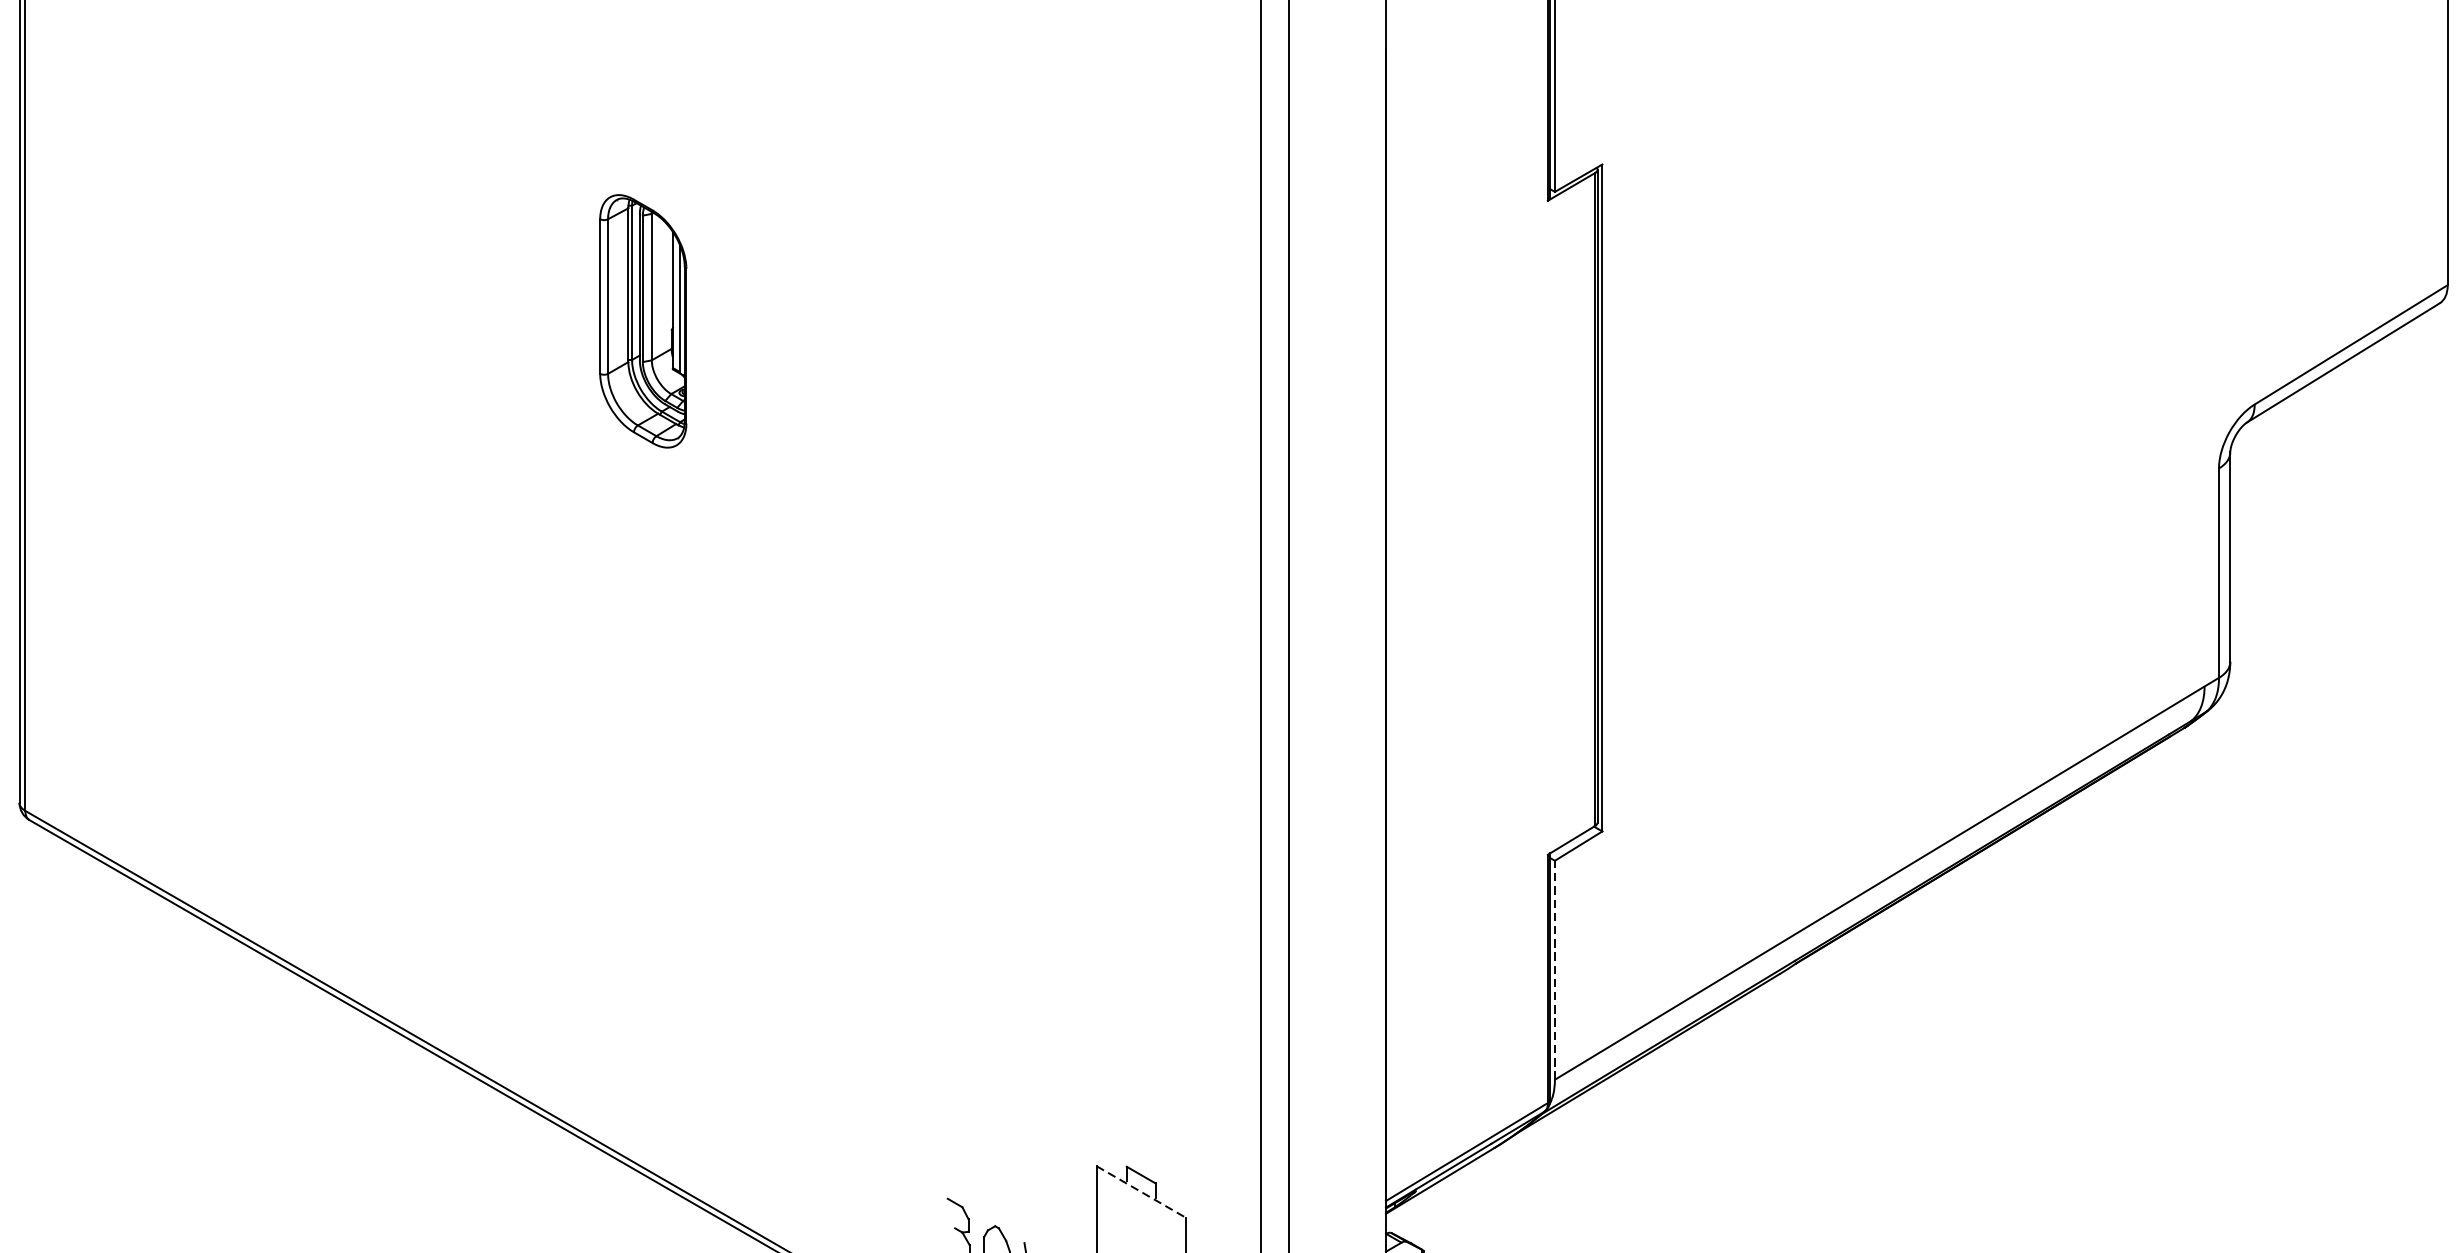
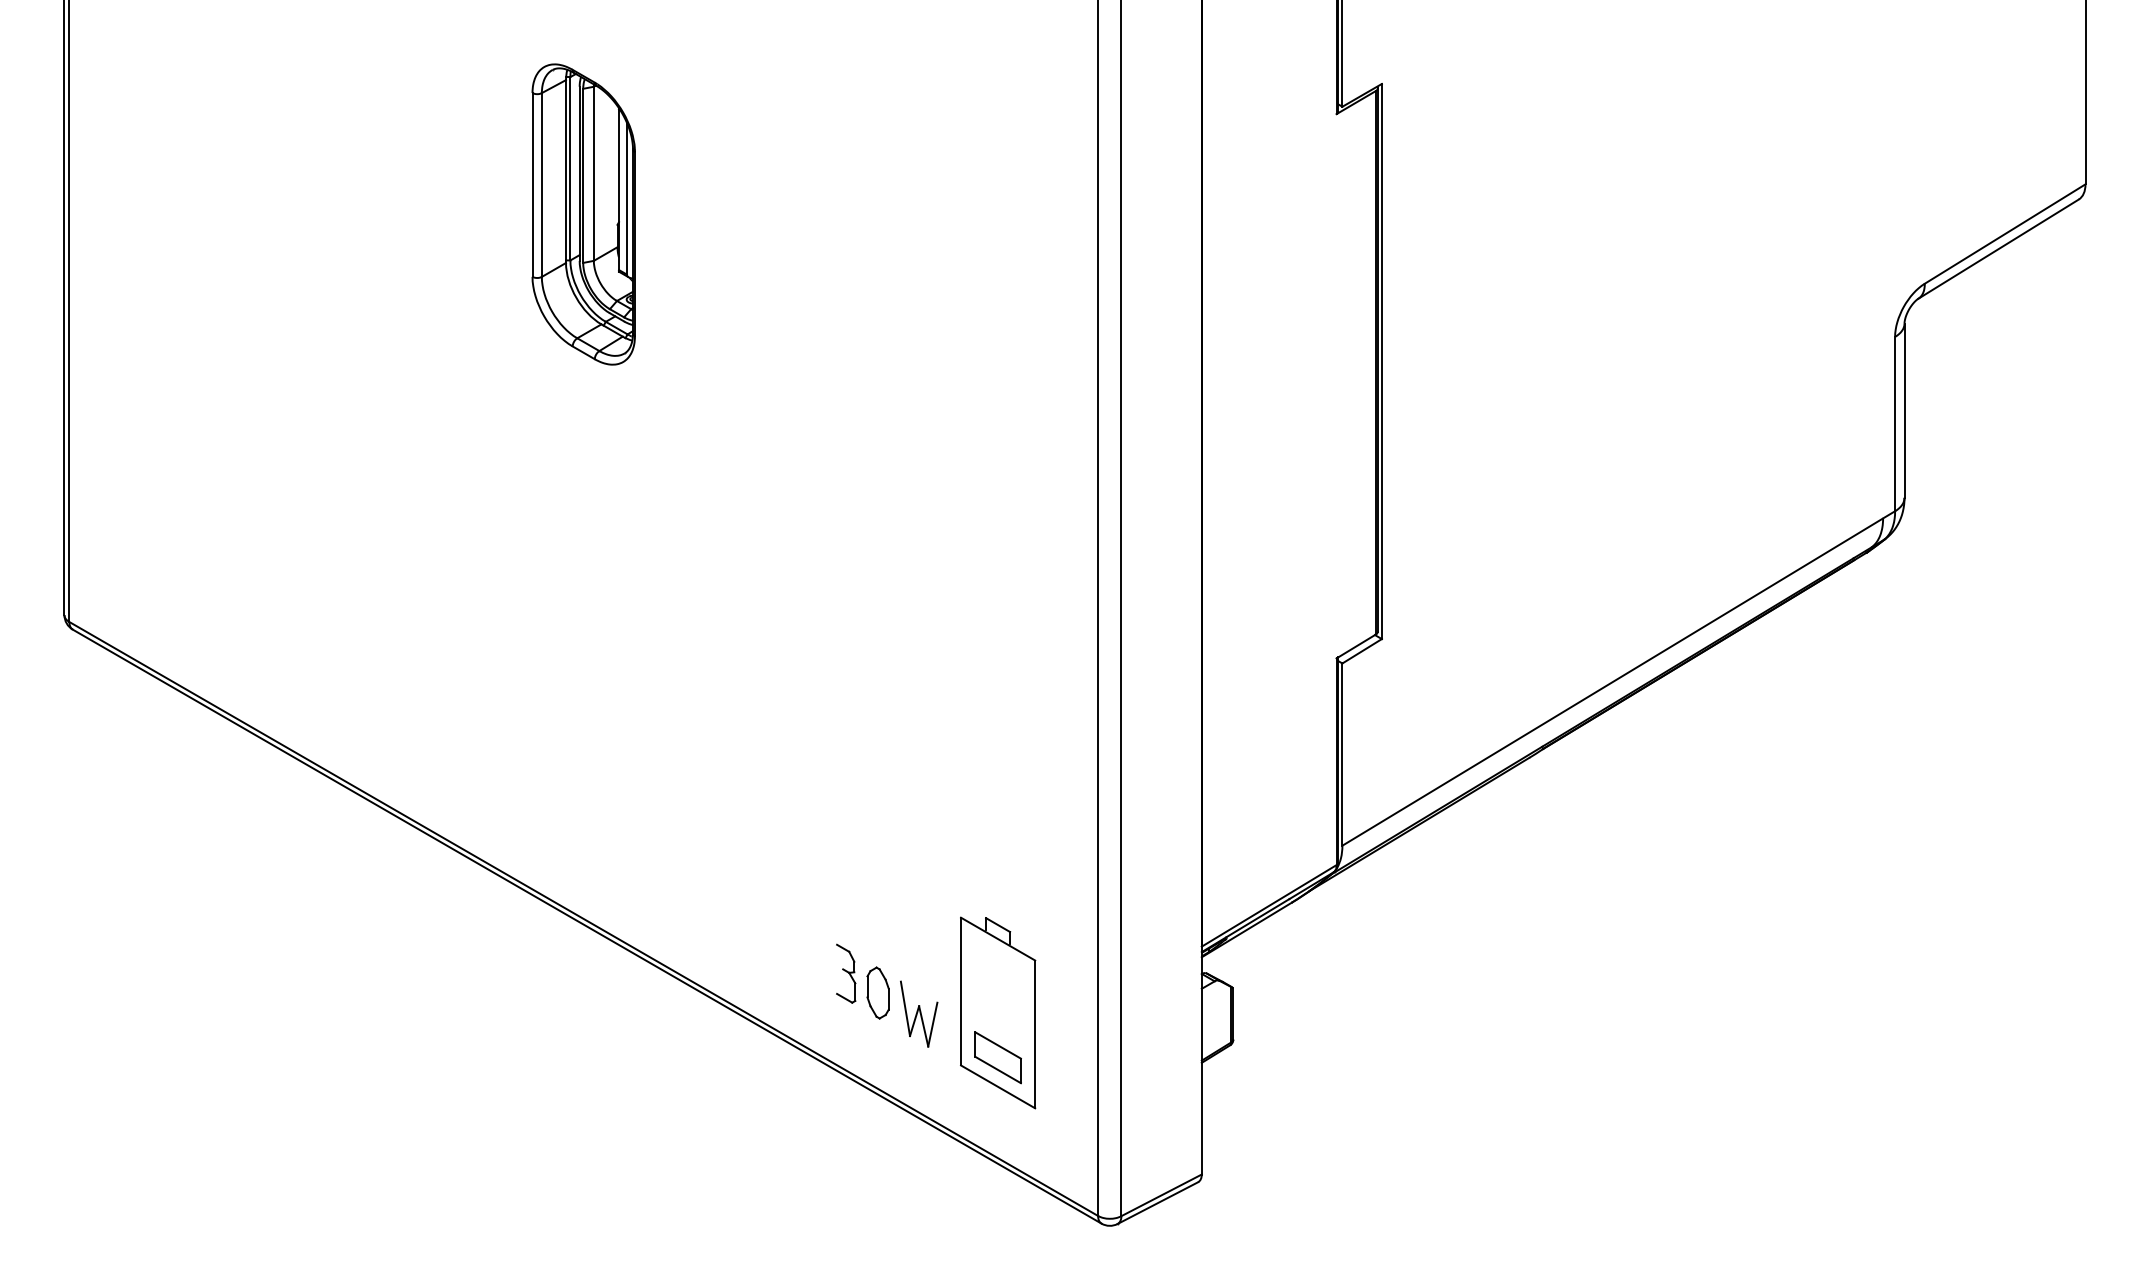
part: (643, 321) -> (583, 214), size x1.43
line: (1555, 970) -> (1342, 754), dashed -> solid
line: (1141, 1192) -> (998, 939), dashed -> solid

